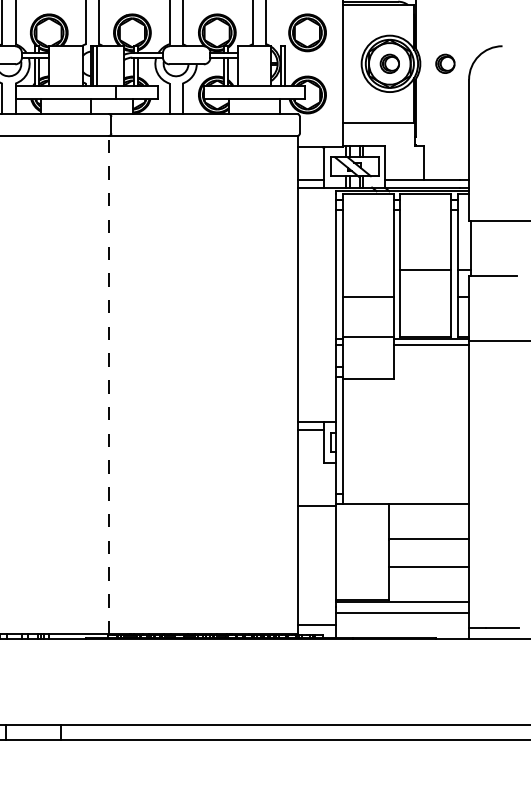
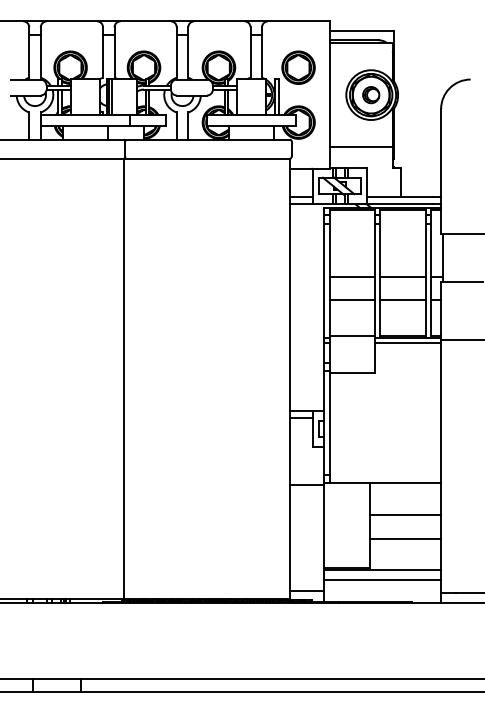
part: (445, 64) -> (420, 95), removed
line: (367, 270) -> (351, 277), added
line: (425, 296) -> (402, 300), added
line: (109, 384) -> (123, 378), dashed -> solid

